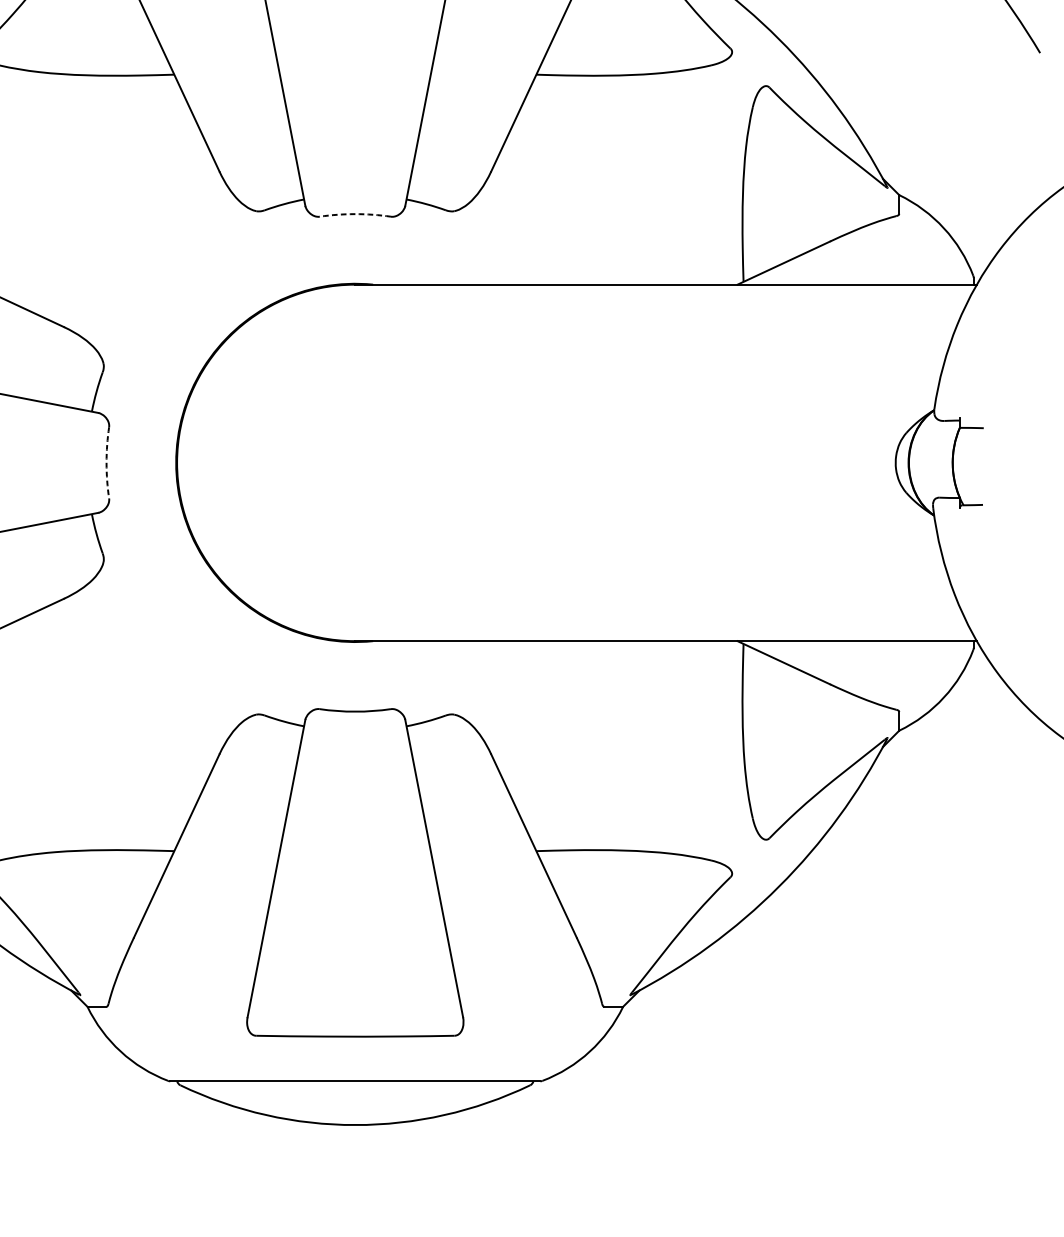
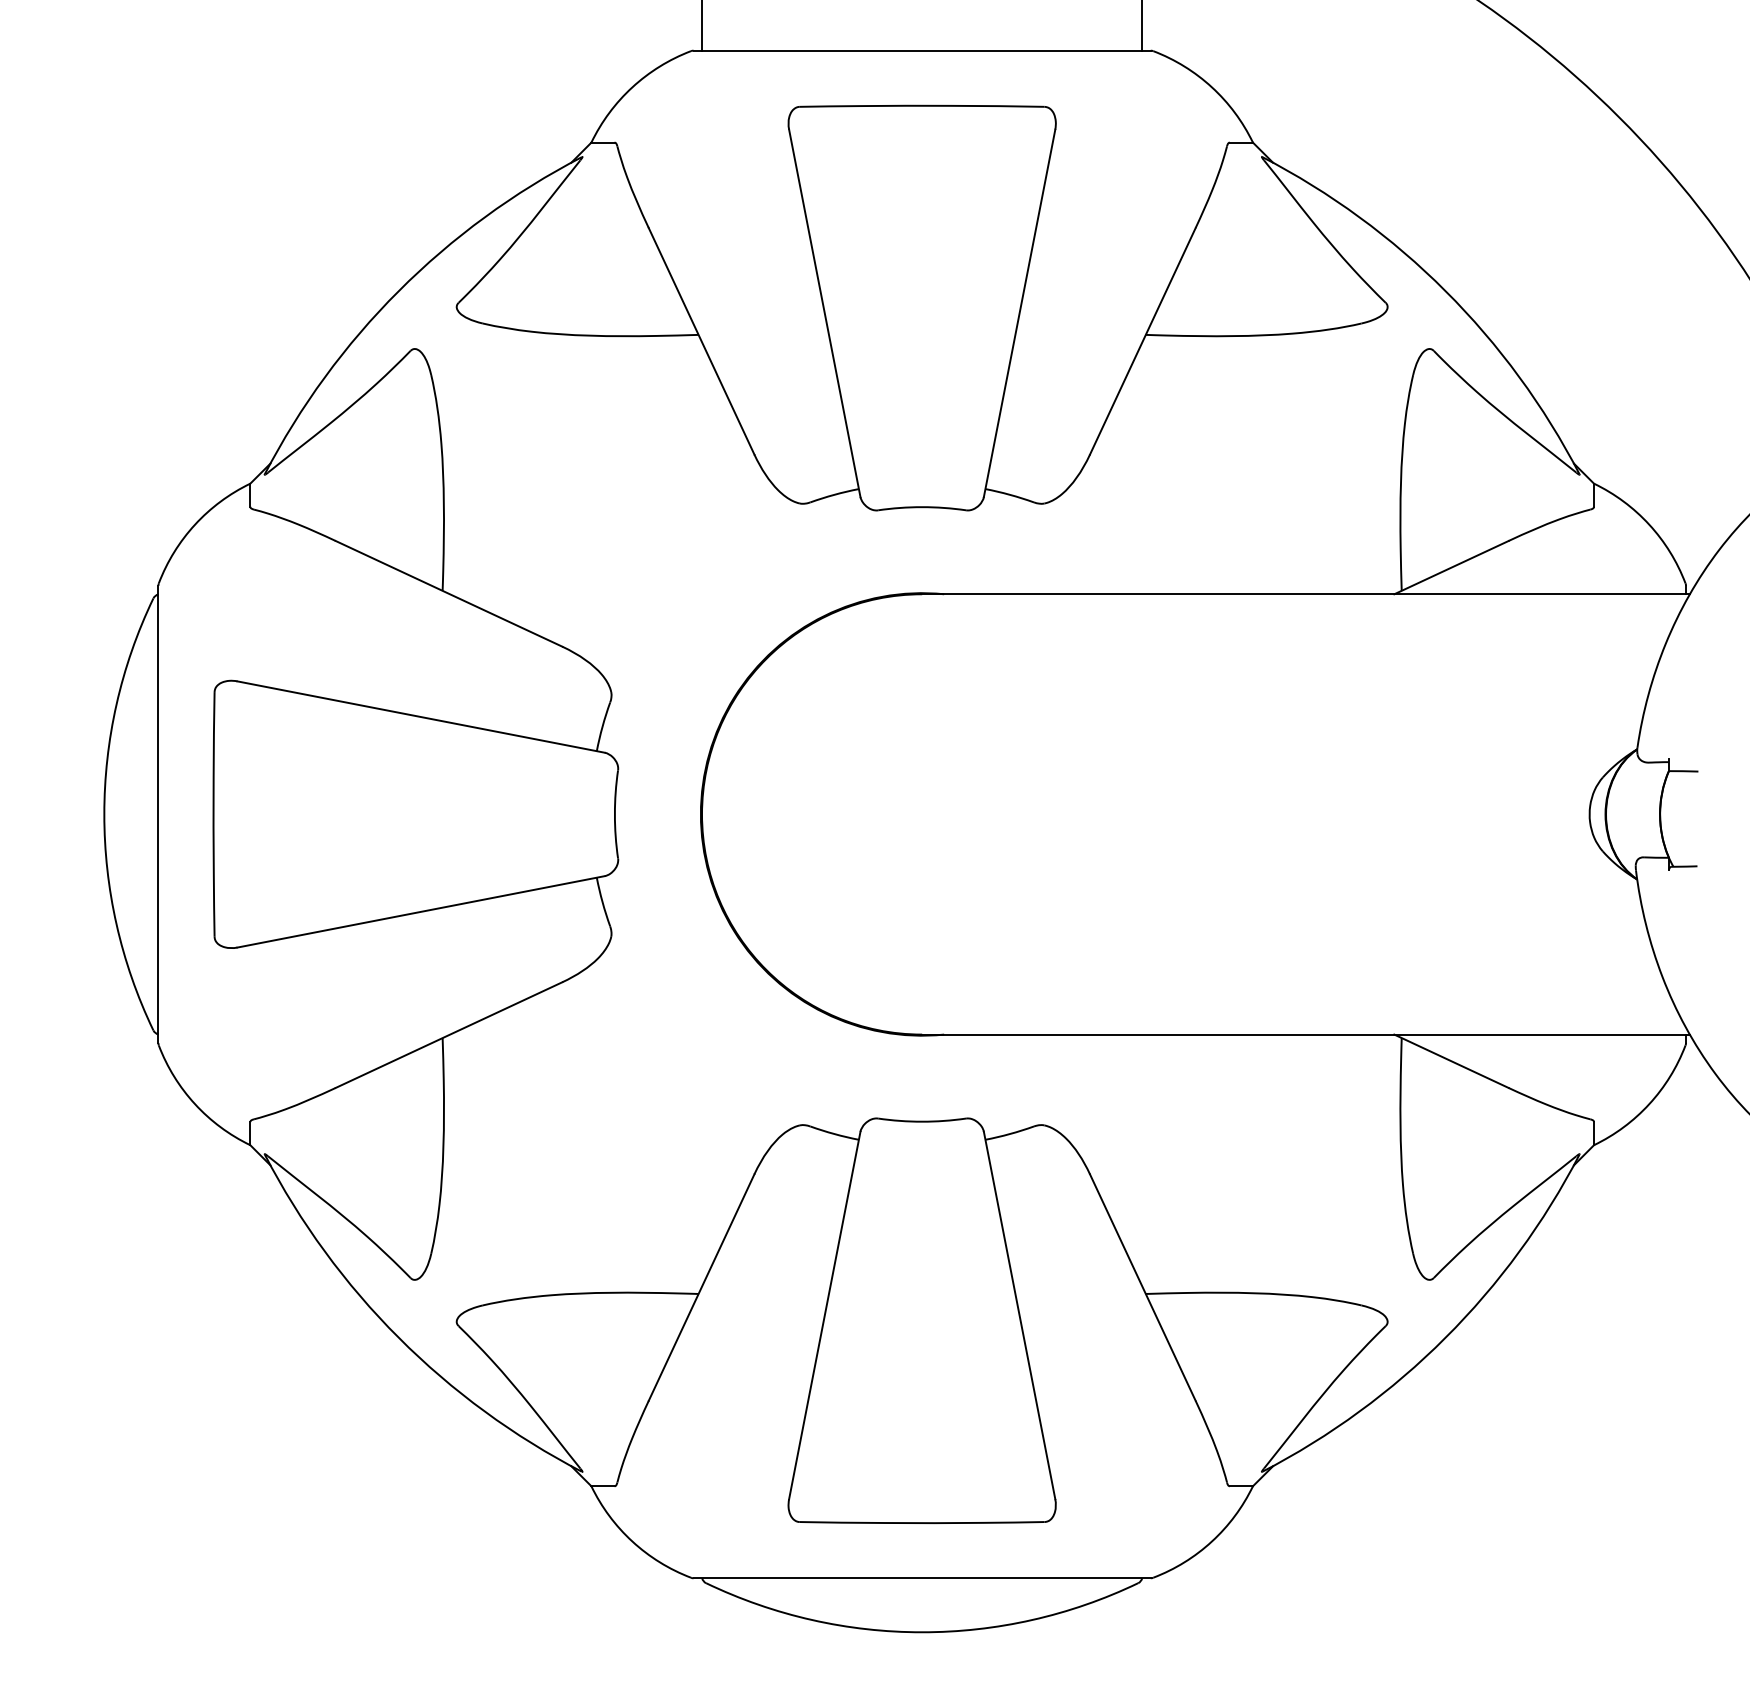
arc: (355, 214) -> (922, 507), dashed -> solid
arc: (106, 462) -> (614, 814), dashed -> solid

